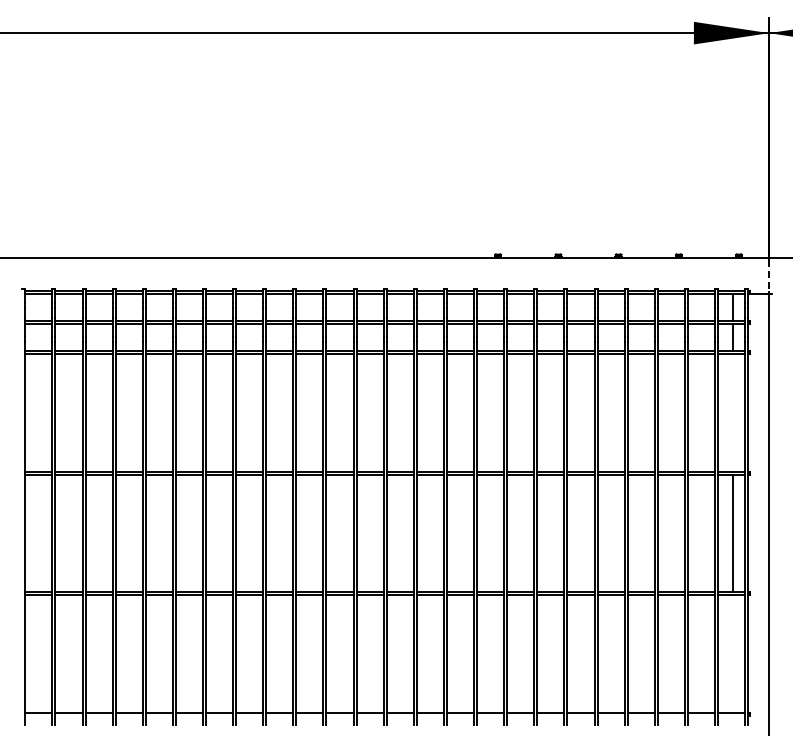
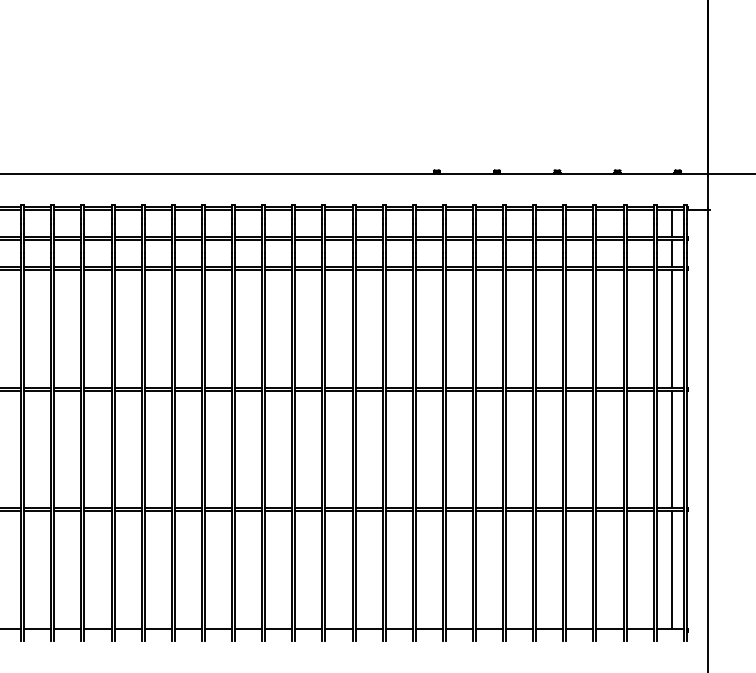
line: (769, 275) -> (708, 191), dashed -> solid
line: (733, 412) -> (672, 328), added
line: (733, 653) -> (672, 569), added

